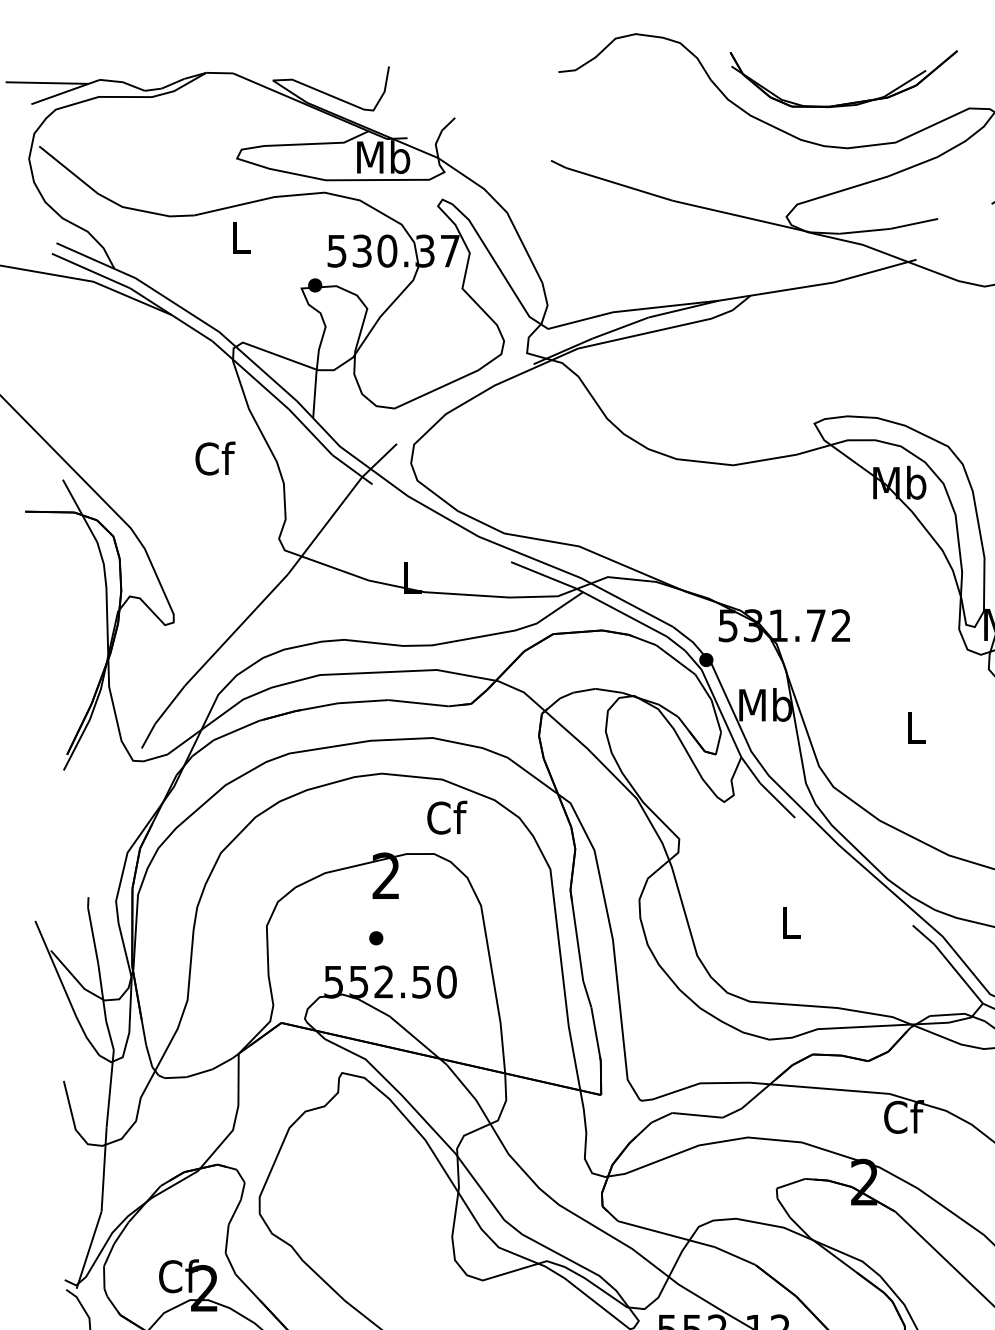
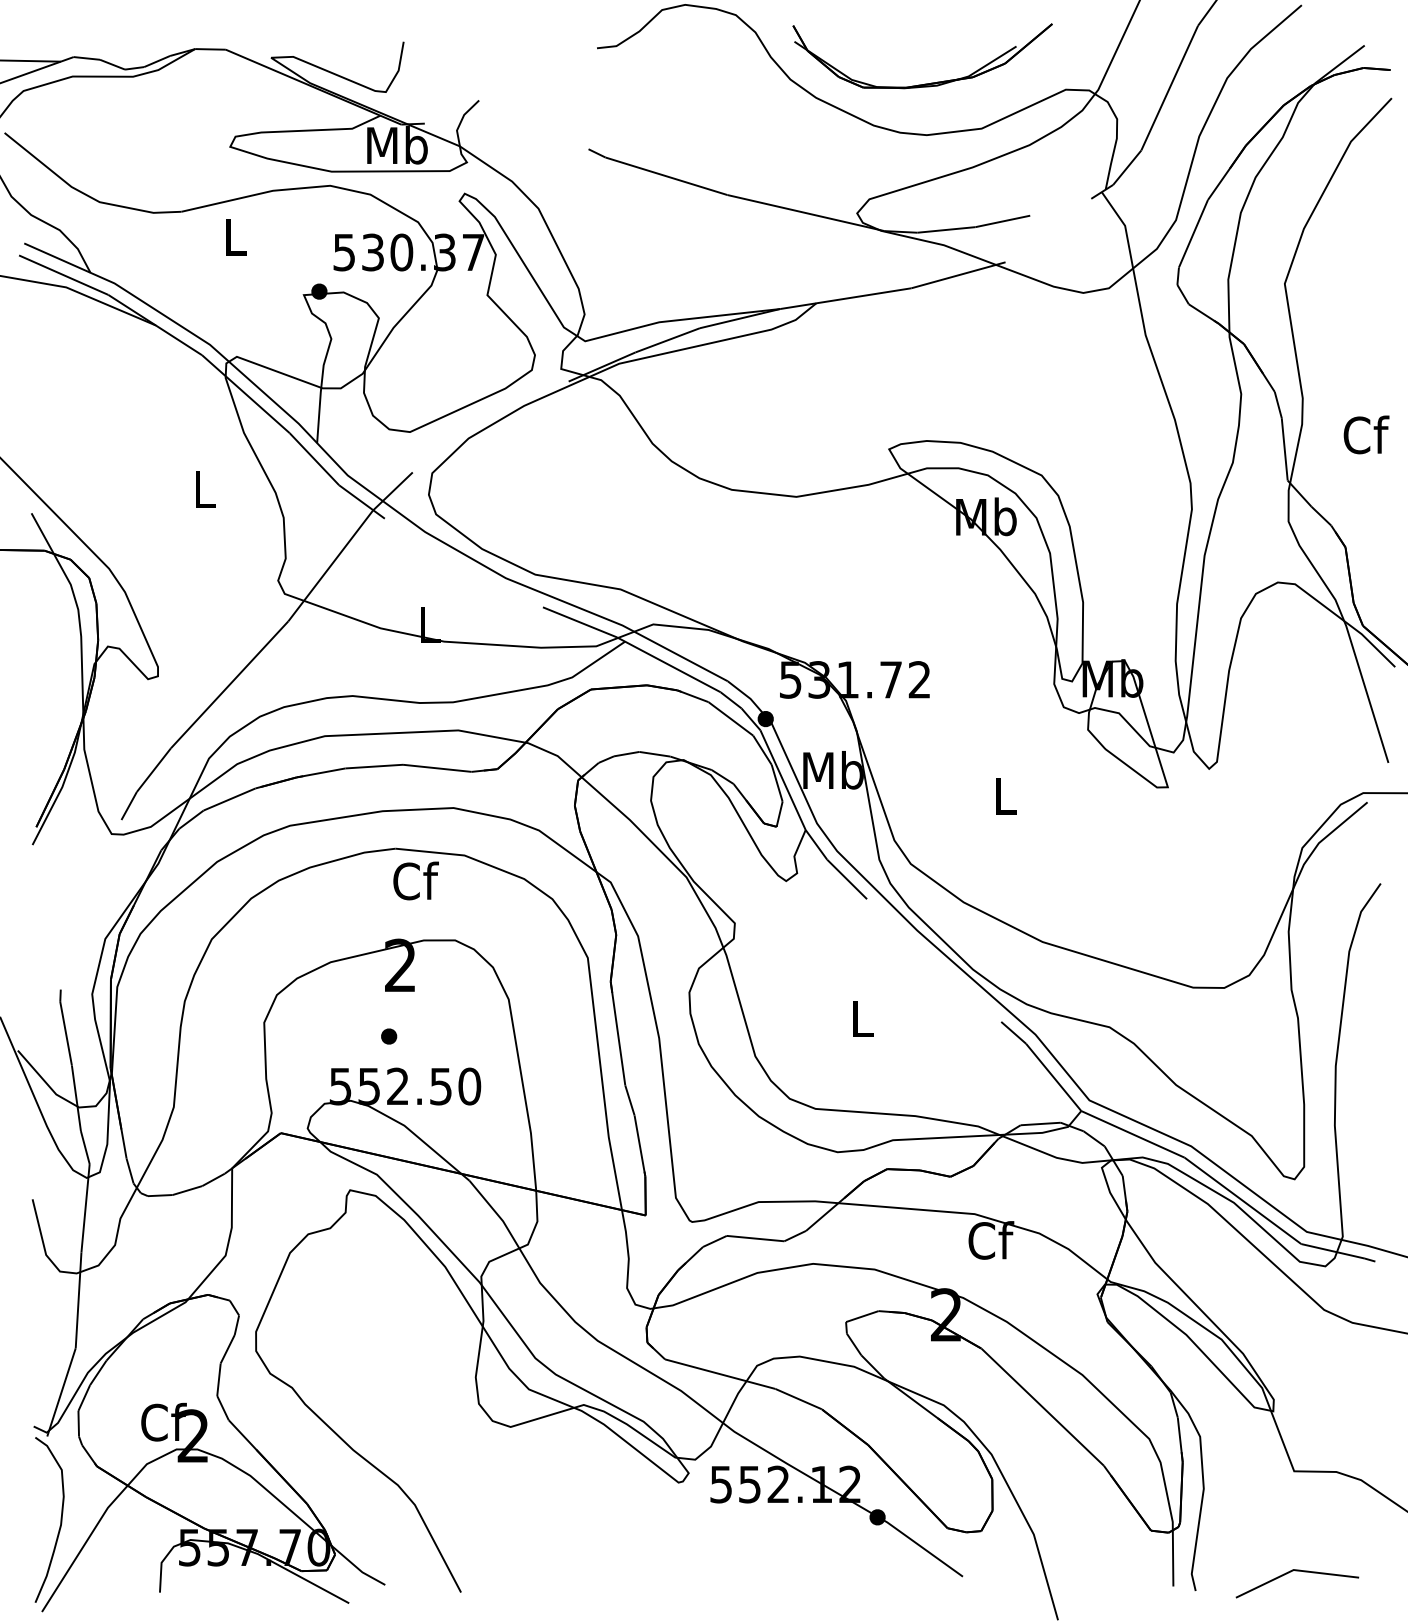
text: (215, 457) -> (205, 488), Cf -> L
text: (446, 817) -> (415, 880), moved

